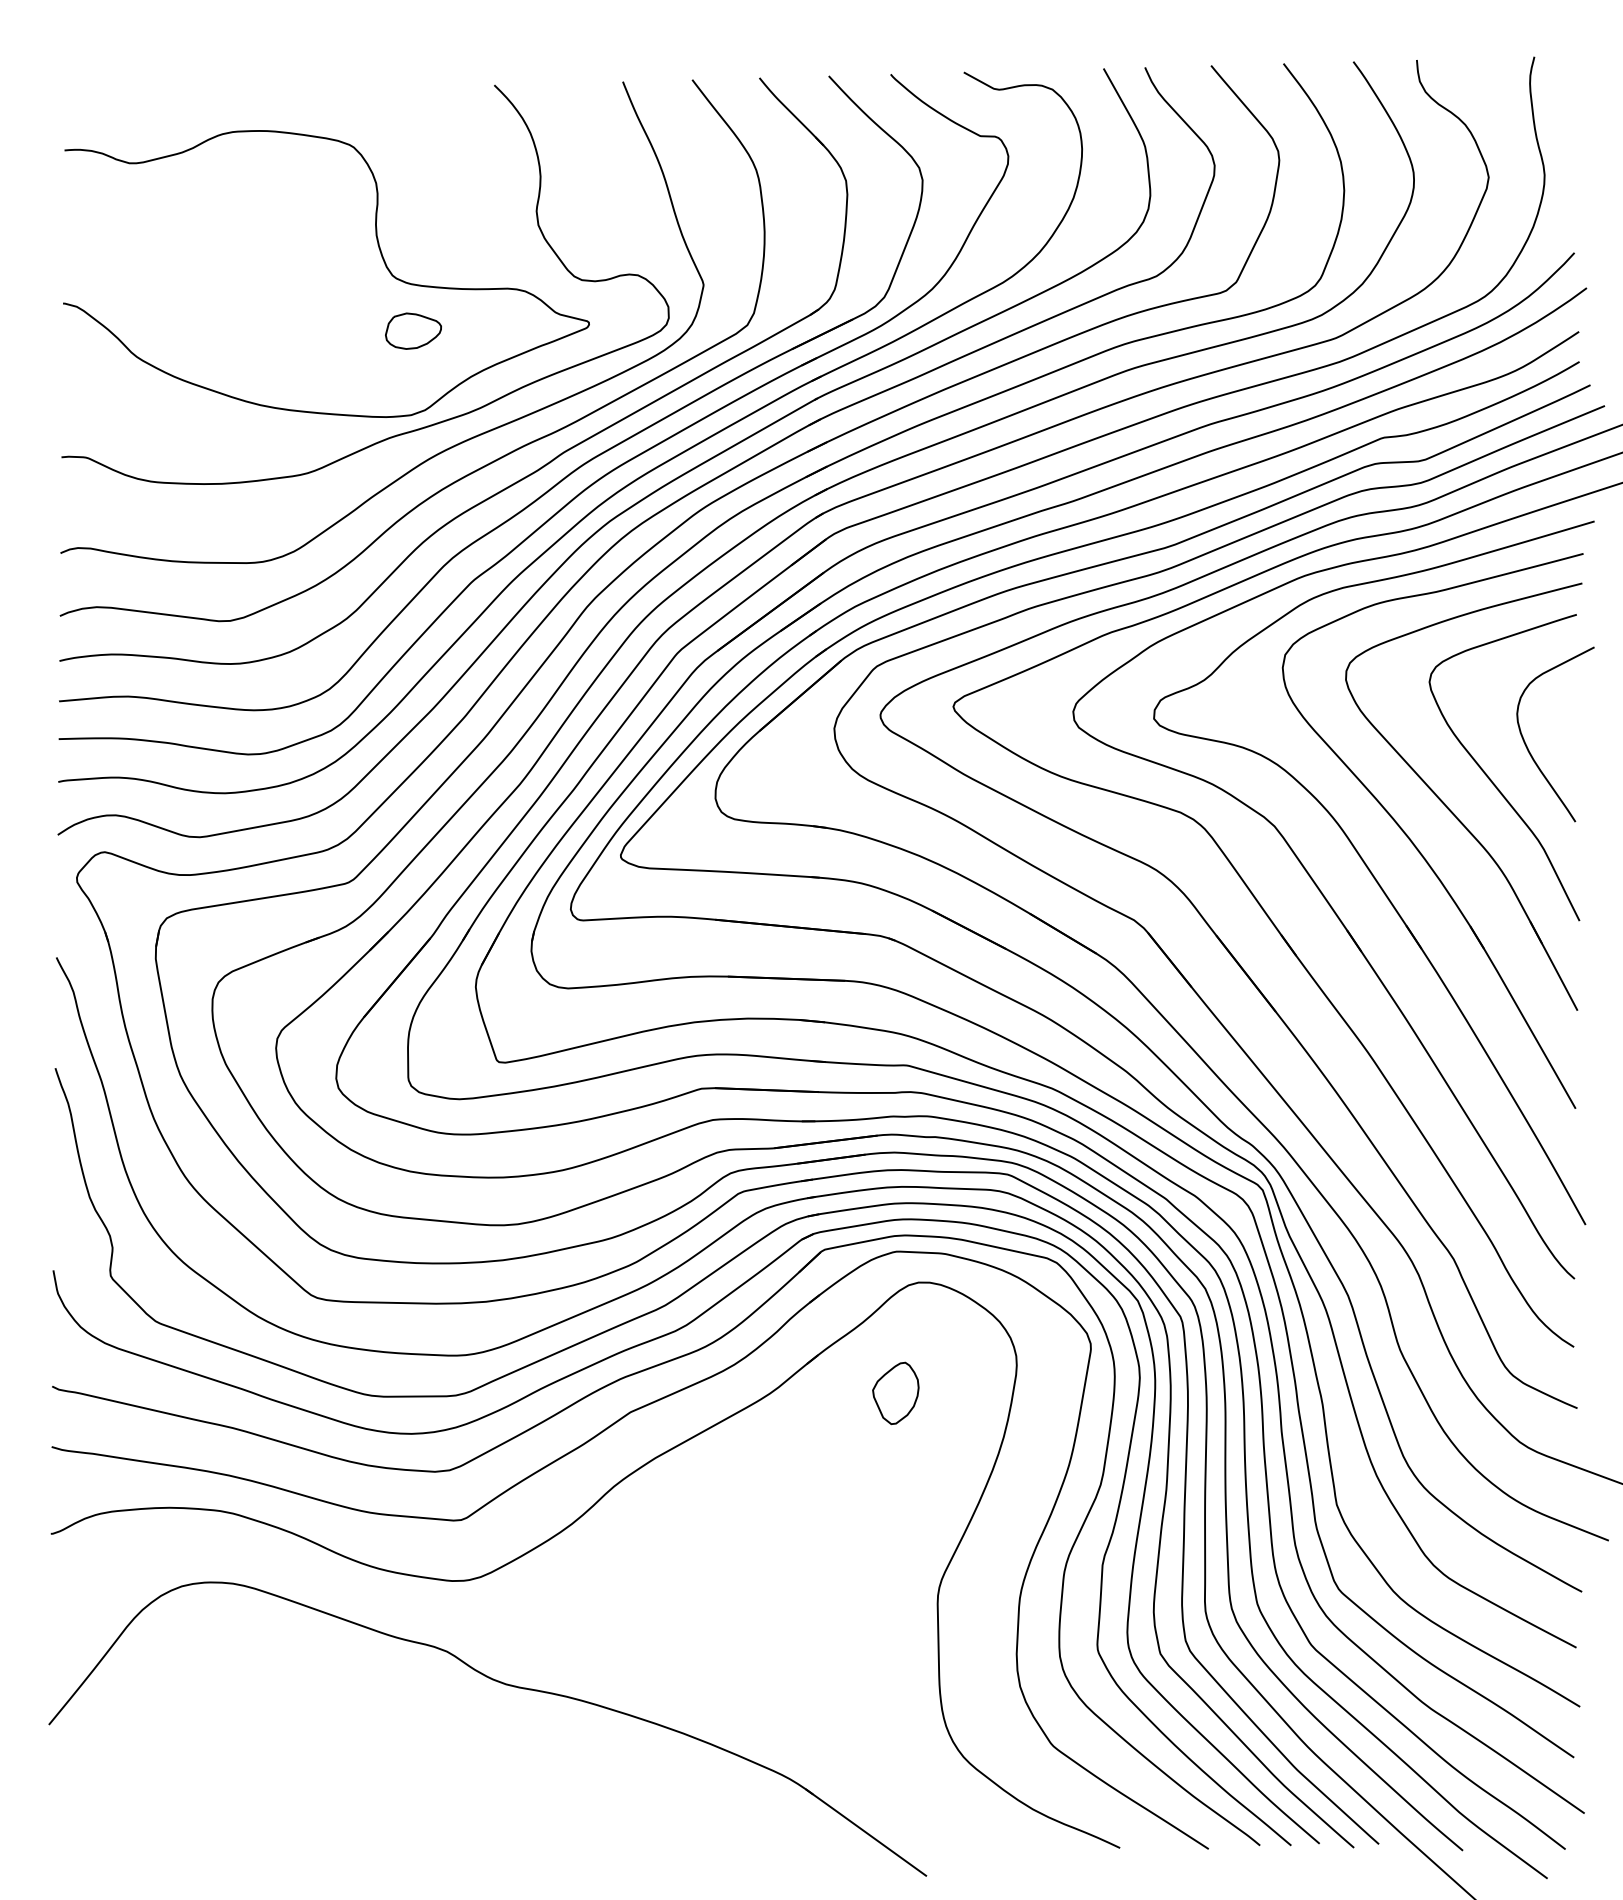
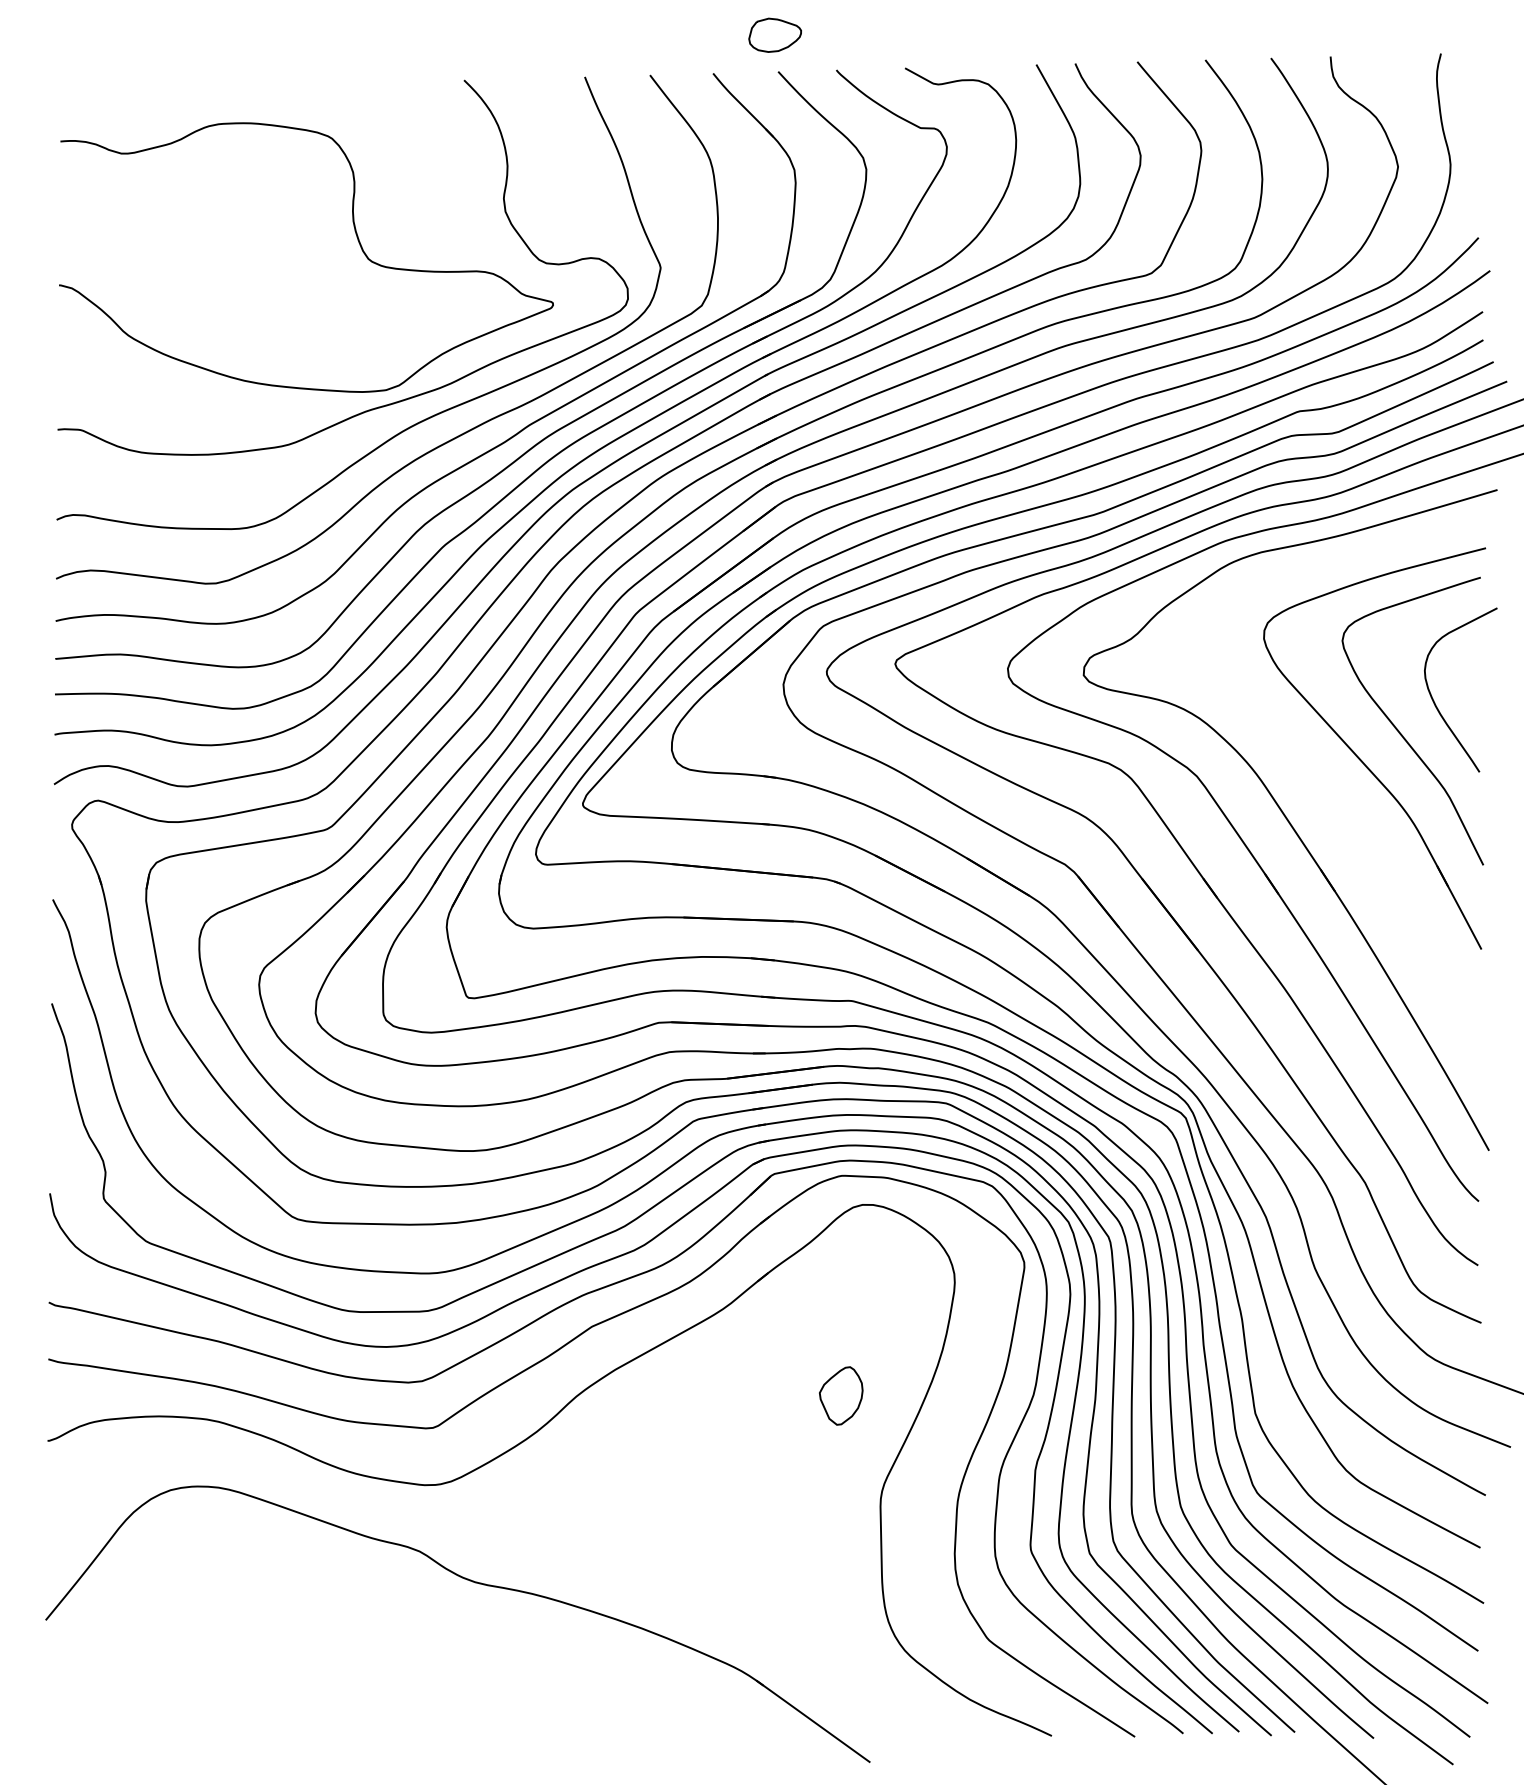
part: (412, 330) -> (774, 34), moved
part: (1414, 843) -> (1328, 792), removed
part: (896, 1392) -> (841, 1395), moved

